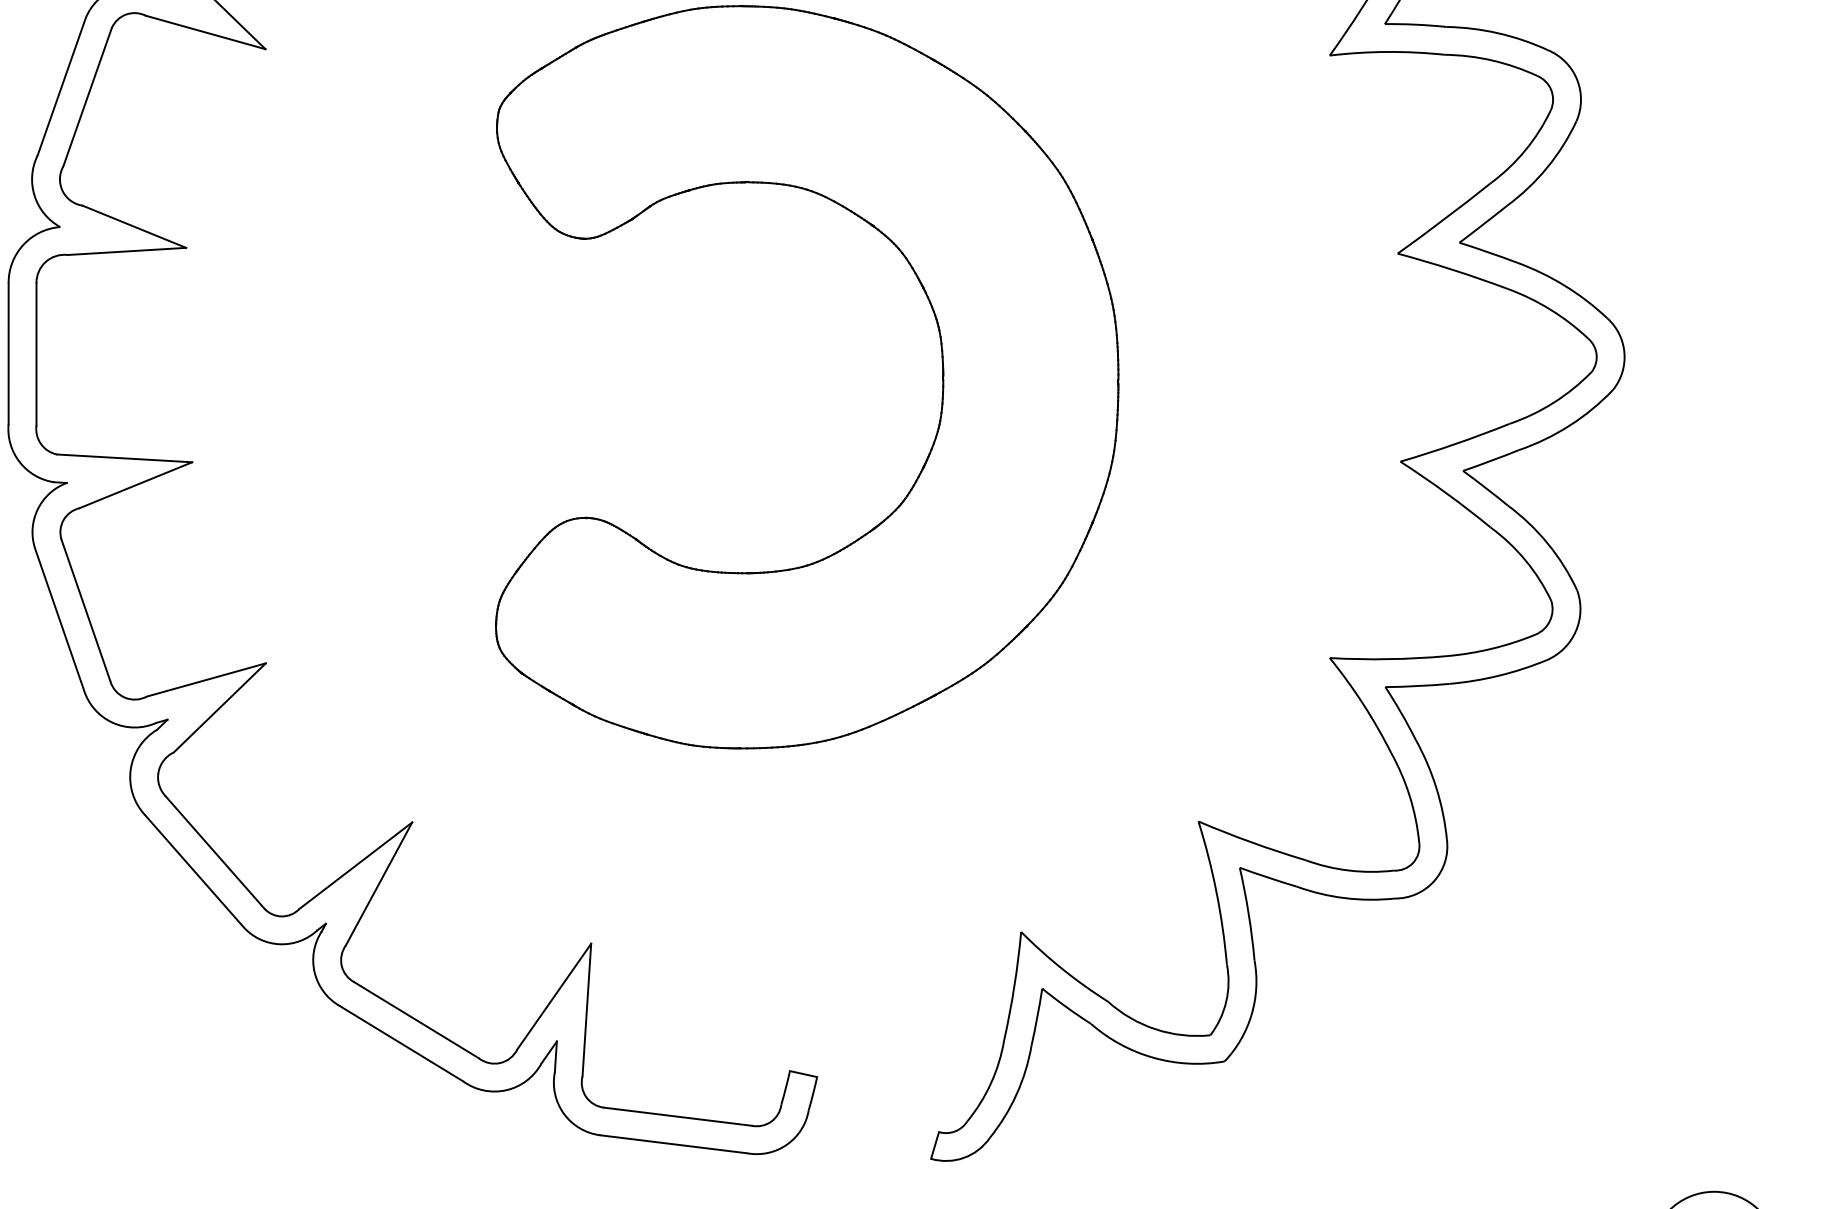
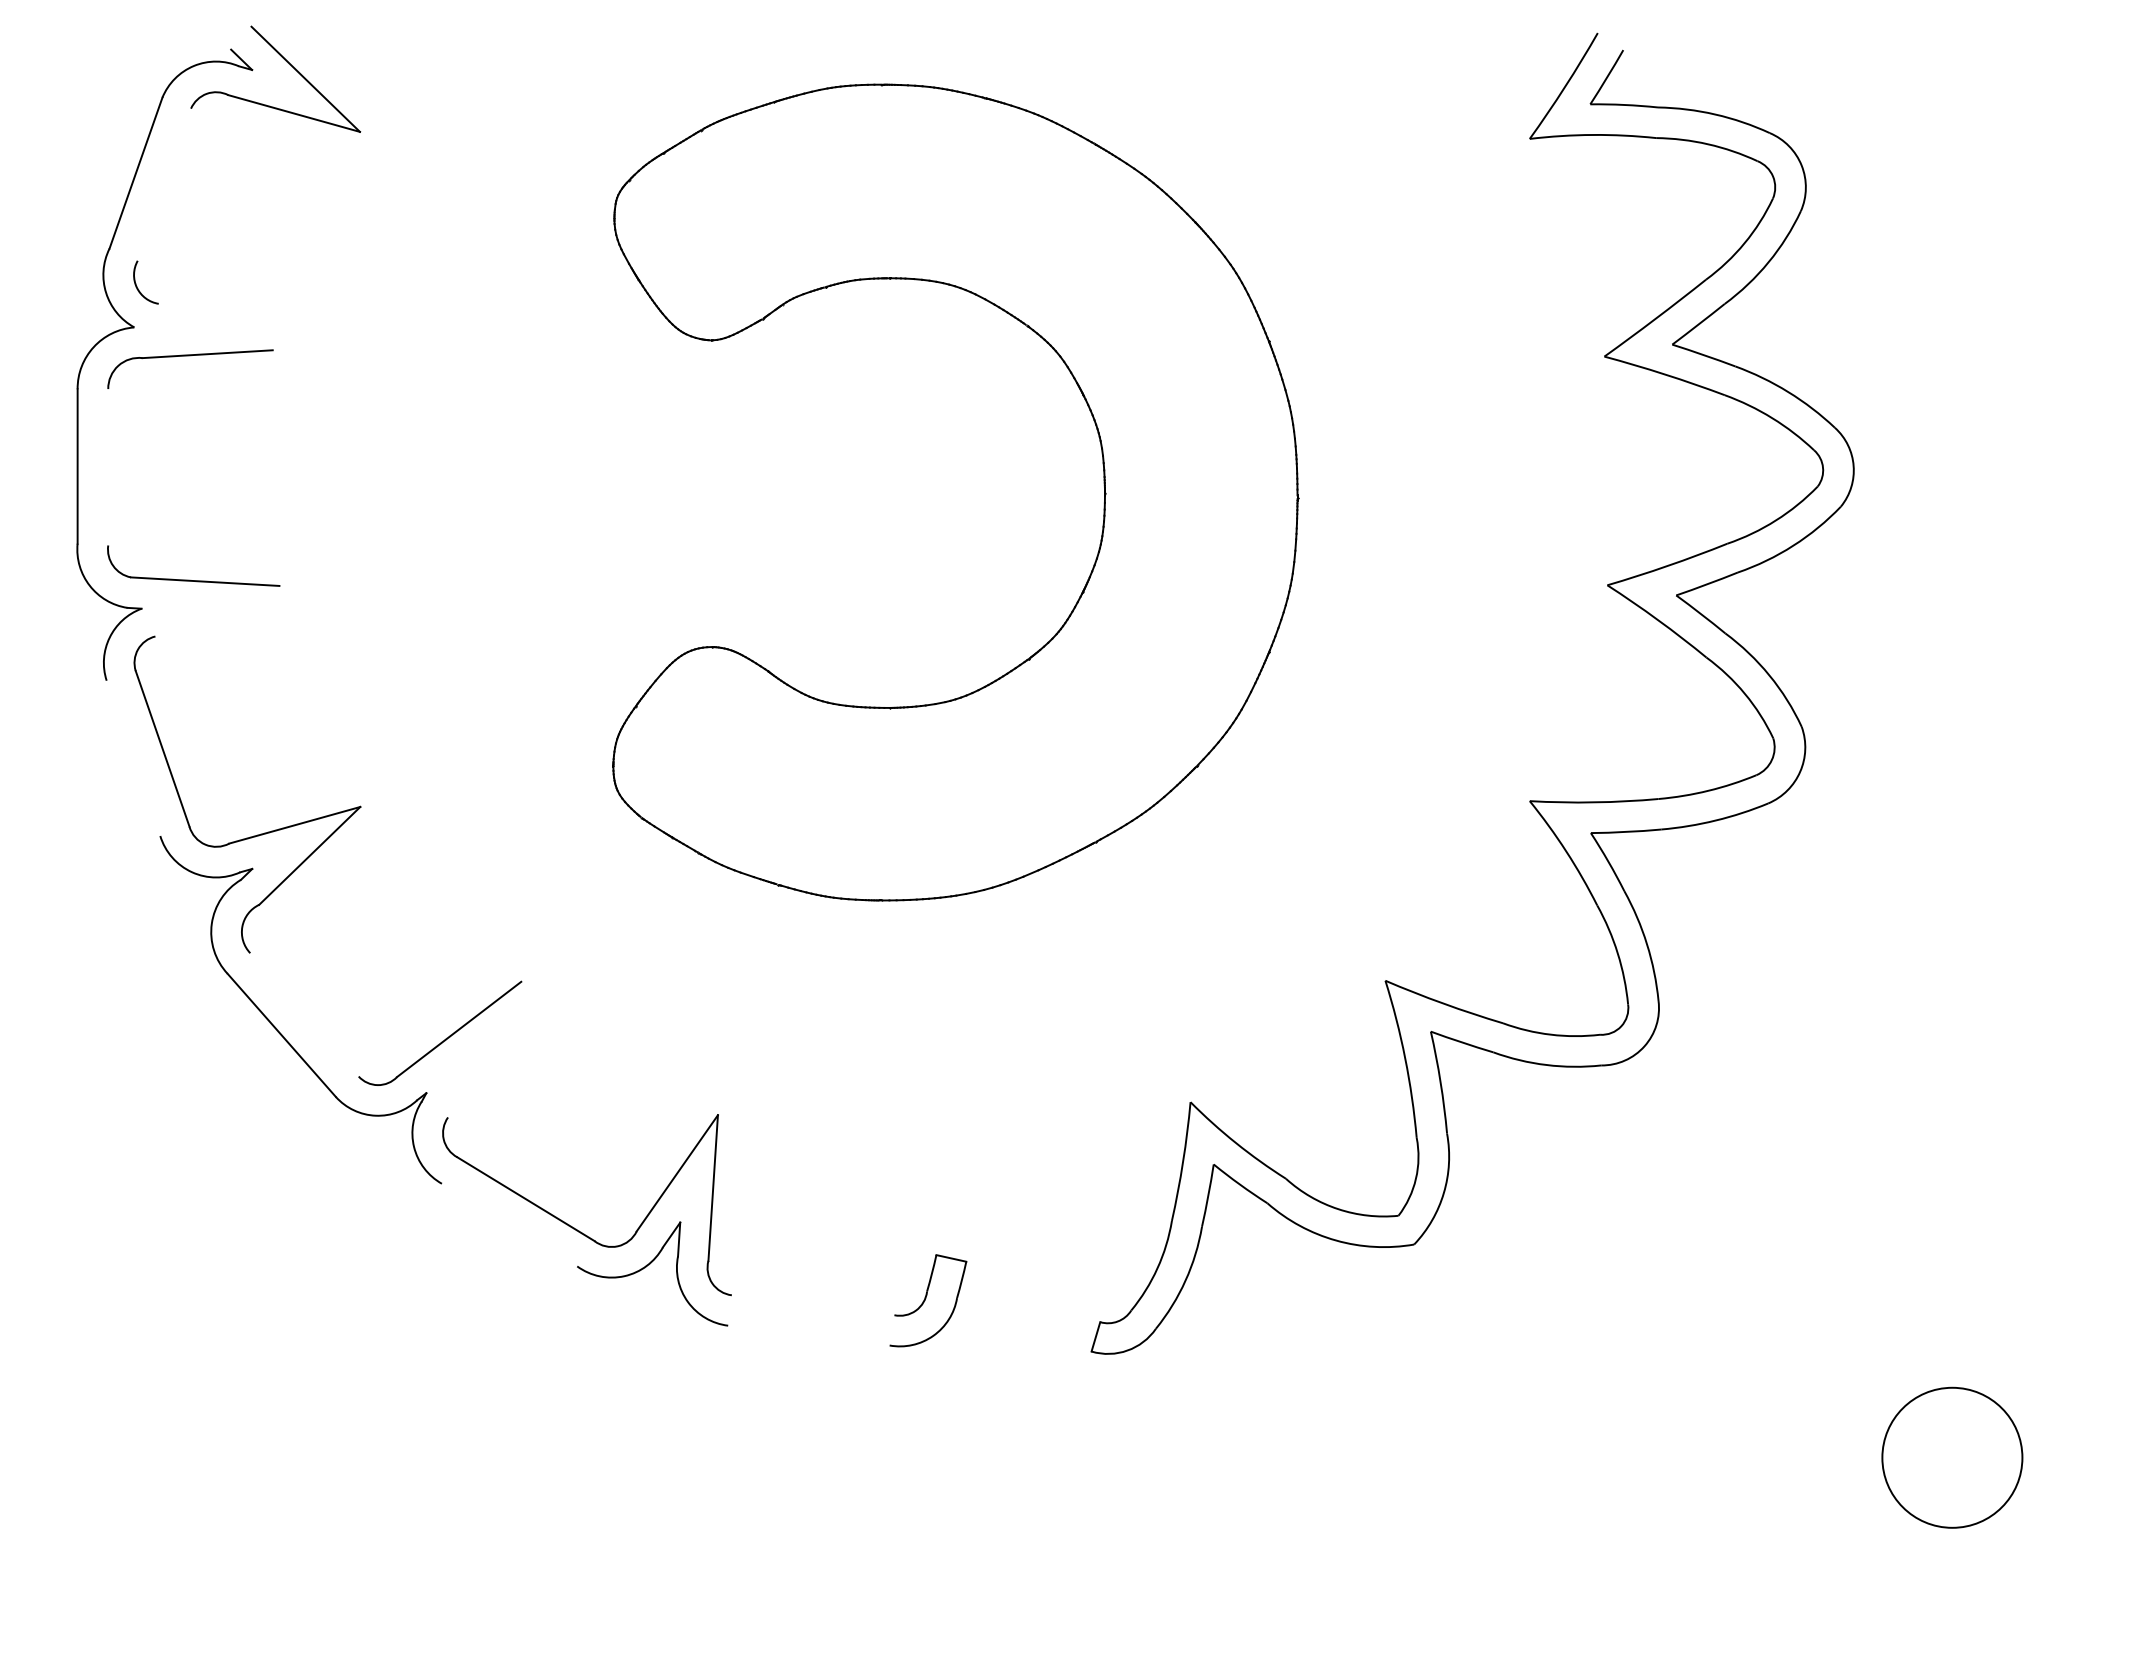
line: (87, 97) -> (164, 184), removed
line: (134, 226) -> (215, 326), removed
line: (36, 354) -> (108, 467), removed
line: (135, 484) -> (217, 610), removed
line: (59, 619) -> (133, 758), removed
line: (215, 852) -> (304, 1014), removed
line: (378, 884) -> (484, 1049), removed
line: (401, 1043) -> (509, 1224), removed
line: (677, 1116) -> (812, 1305), removed
line: (673, 1144) -> (808, 1335), removed

